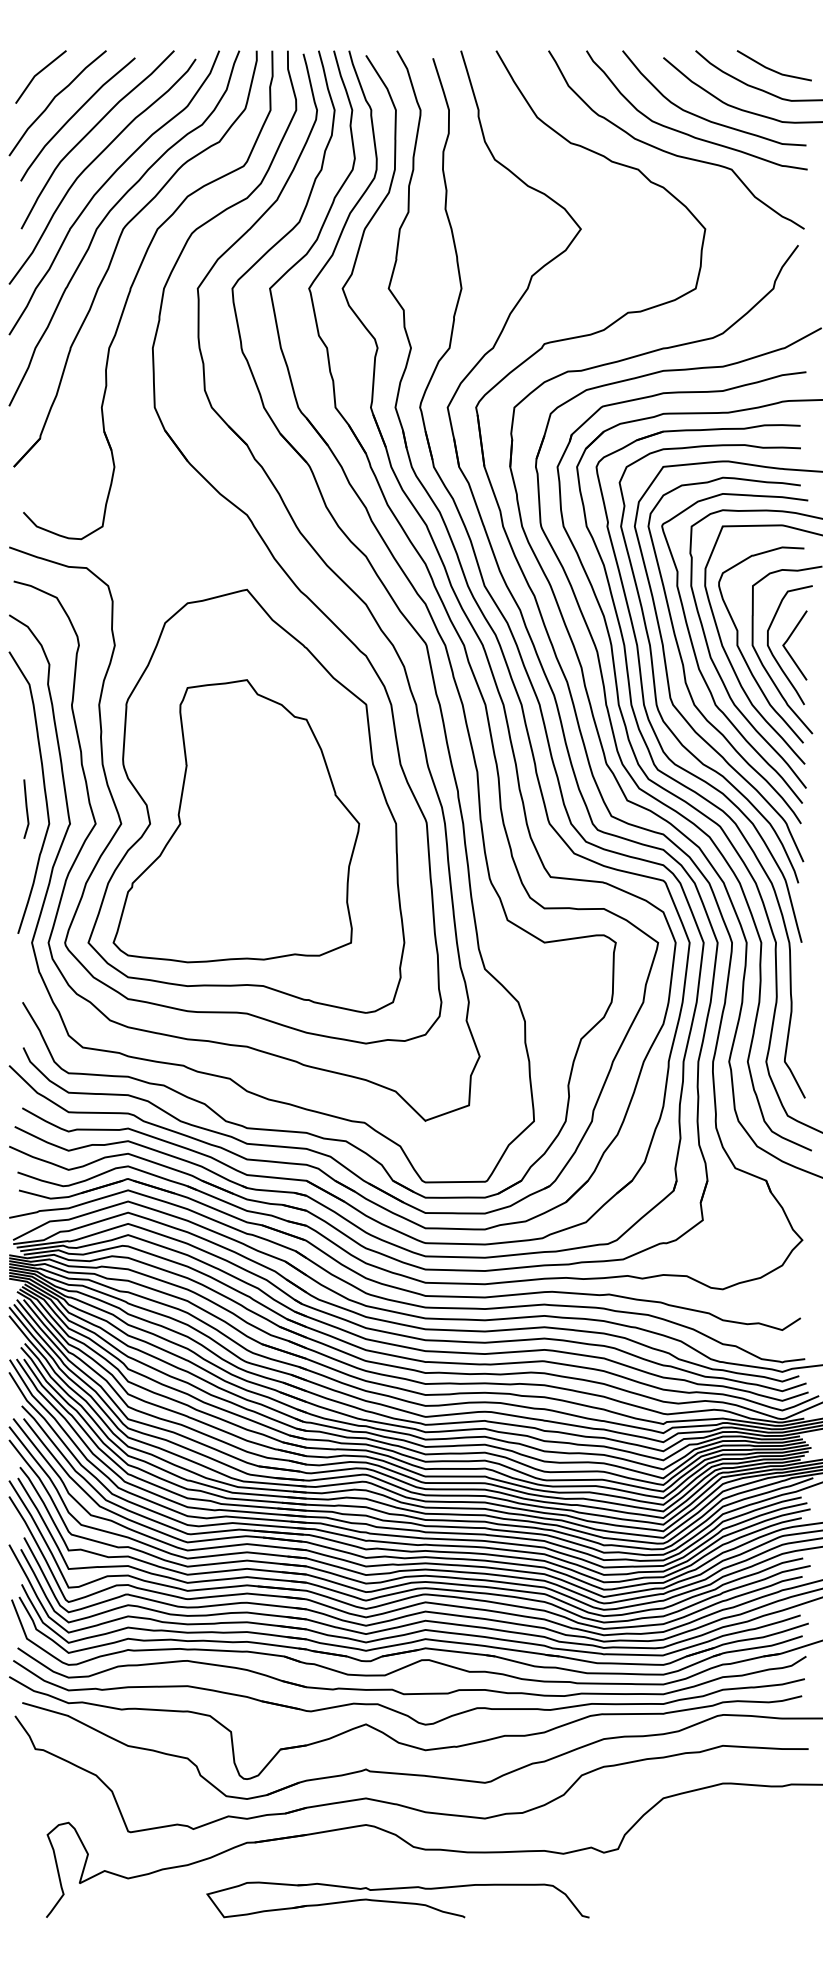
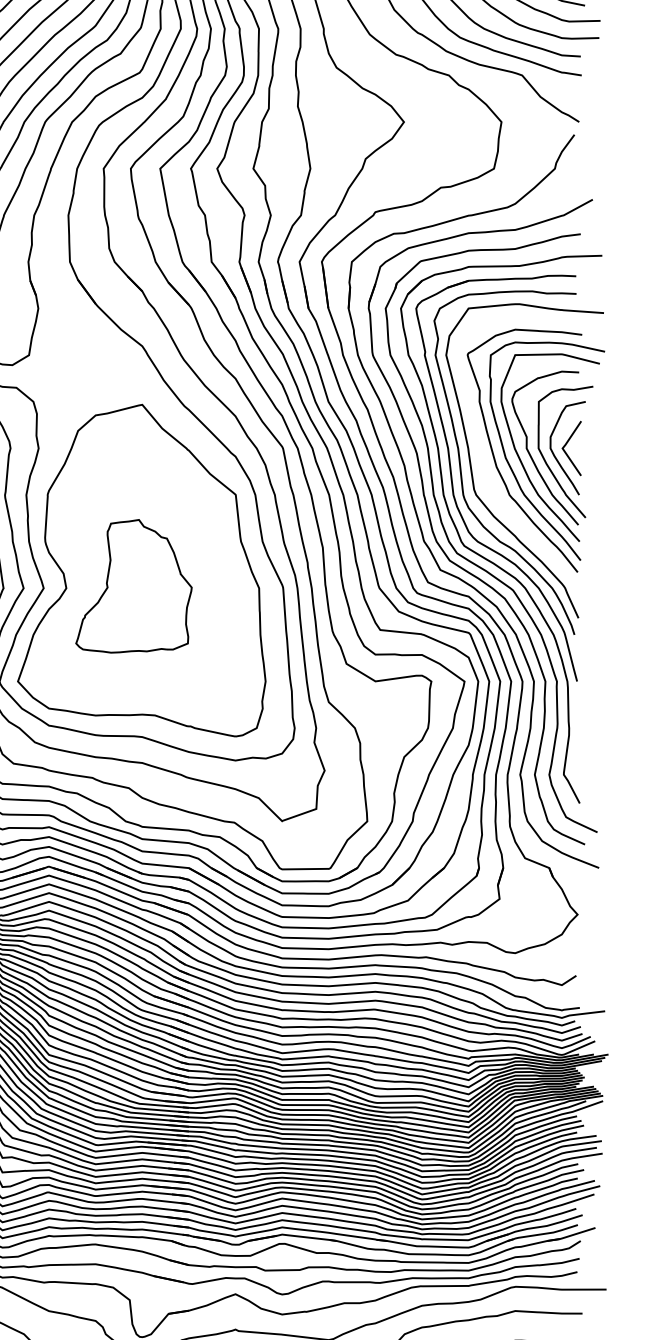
curve: (683, 662) -> (484, 461), removed
part: (236, 821) -> (134, 586), size x0.6

